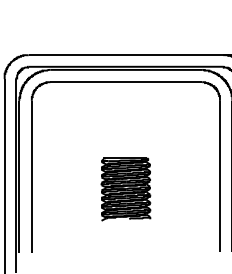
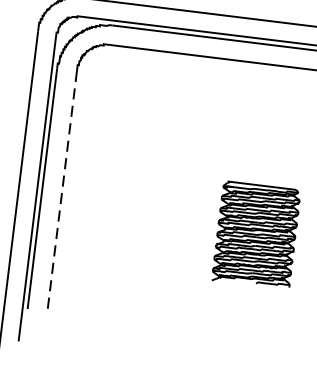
line: (31, 176) -> (61, 190), solid -> dashed
part: (125, 189) -> (255, 235), moved

